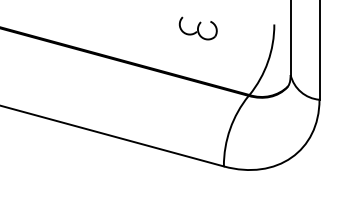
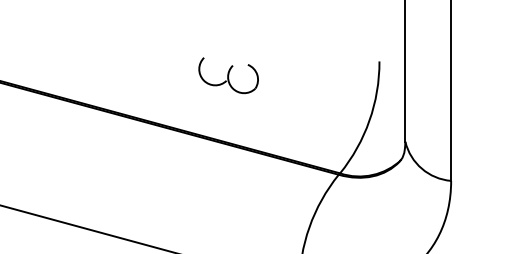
part: (197, 28) -> (227, 75), moved

